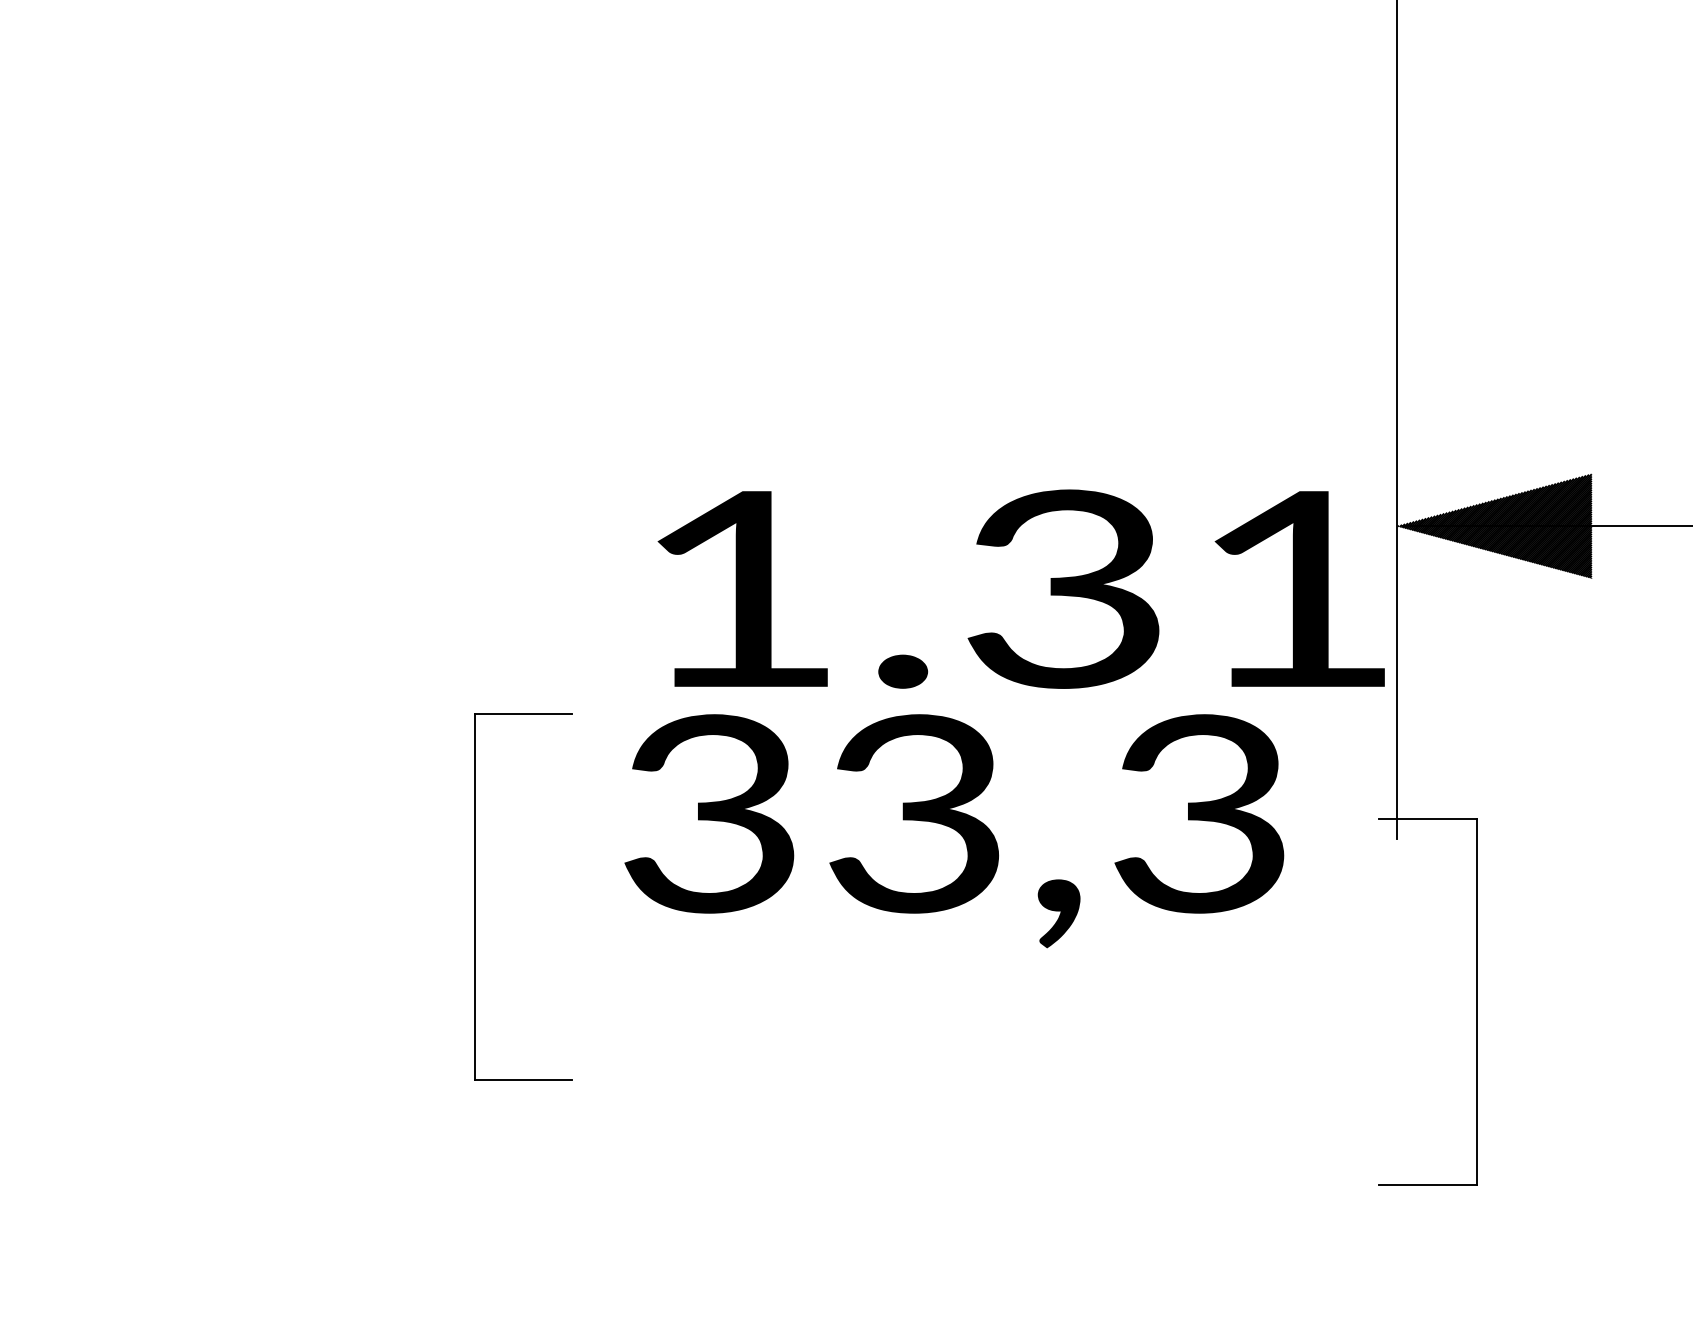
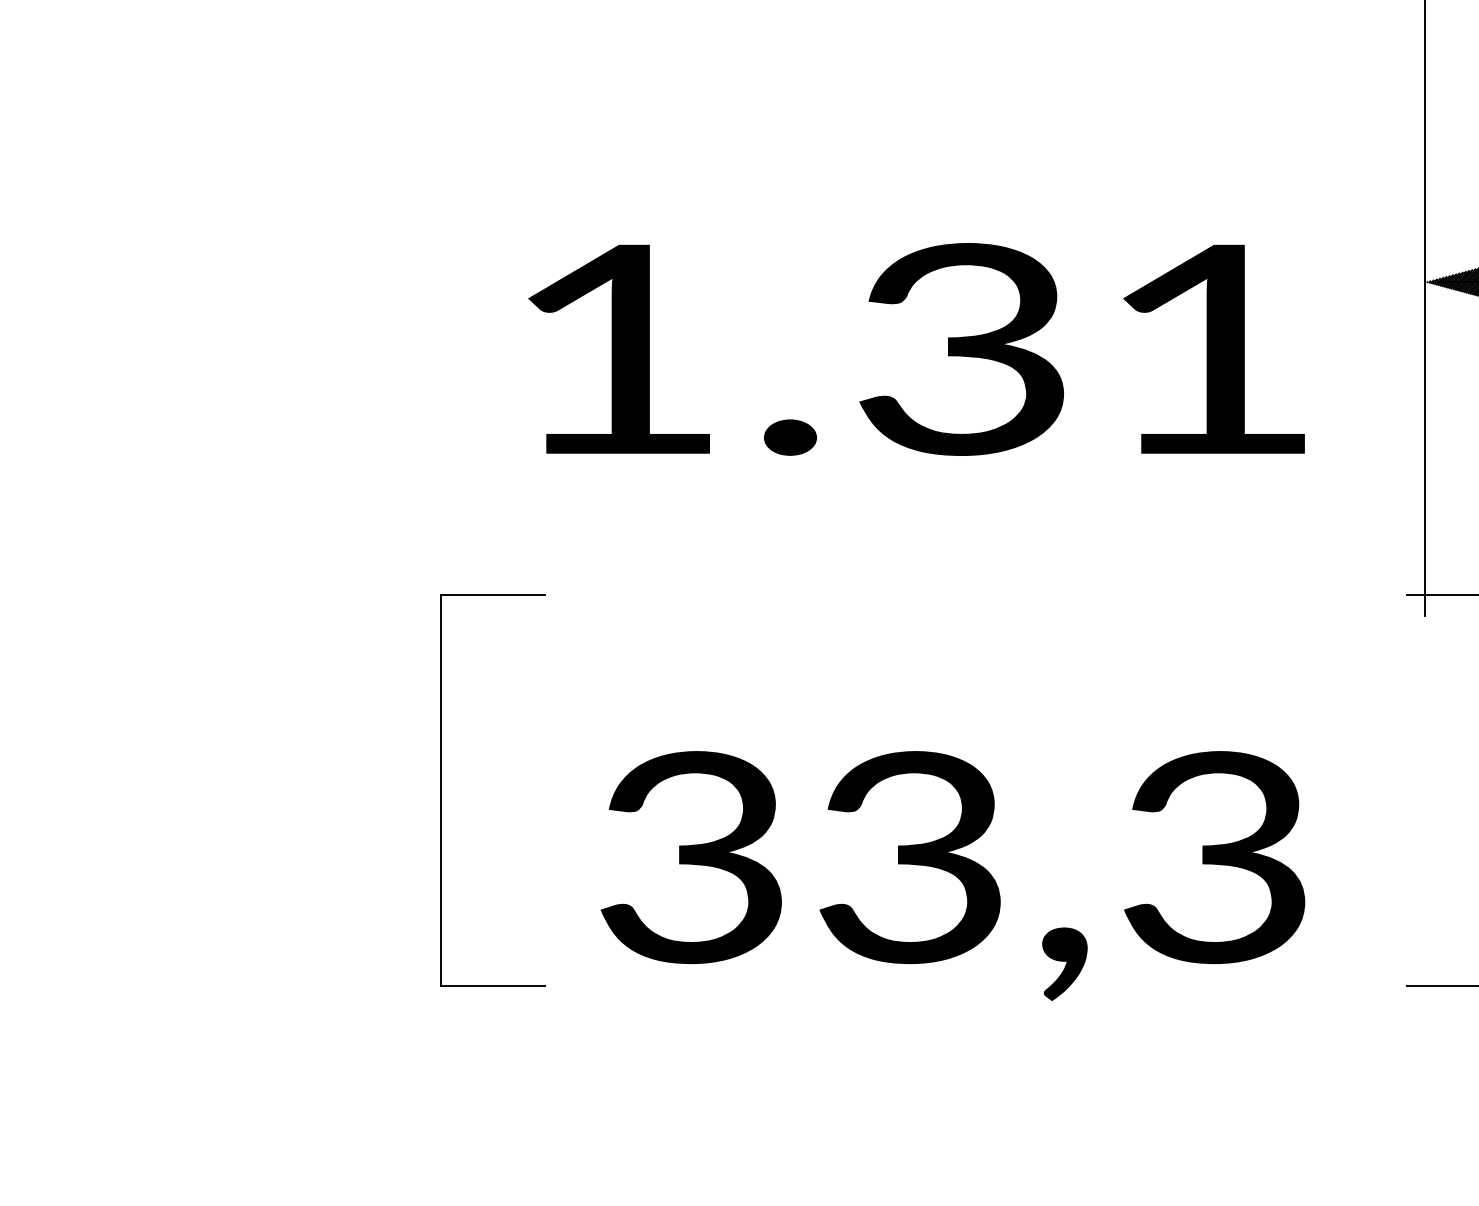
text: (1020, 588) -> (915, 348), moved
text: (954, 831) -> (953, 876), moved
part: (475, 896) -> (441, 789), moved

